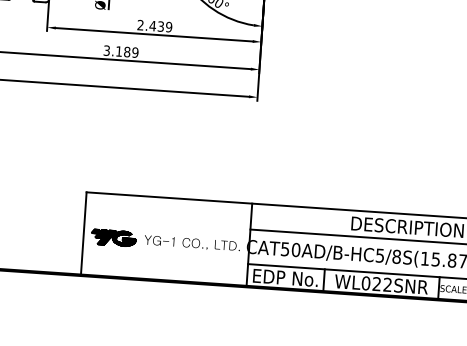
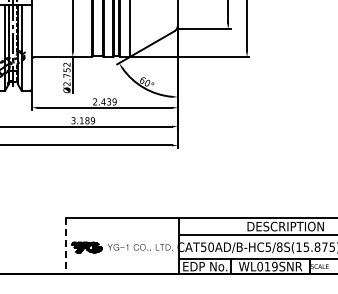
line: (83, 234) -> (66, 246), solid -> dashed
text: (381, 284) -> (270, 266), WL022SNR -> WL019SNR

